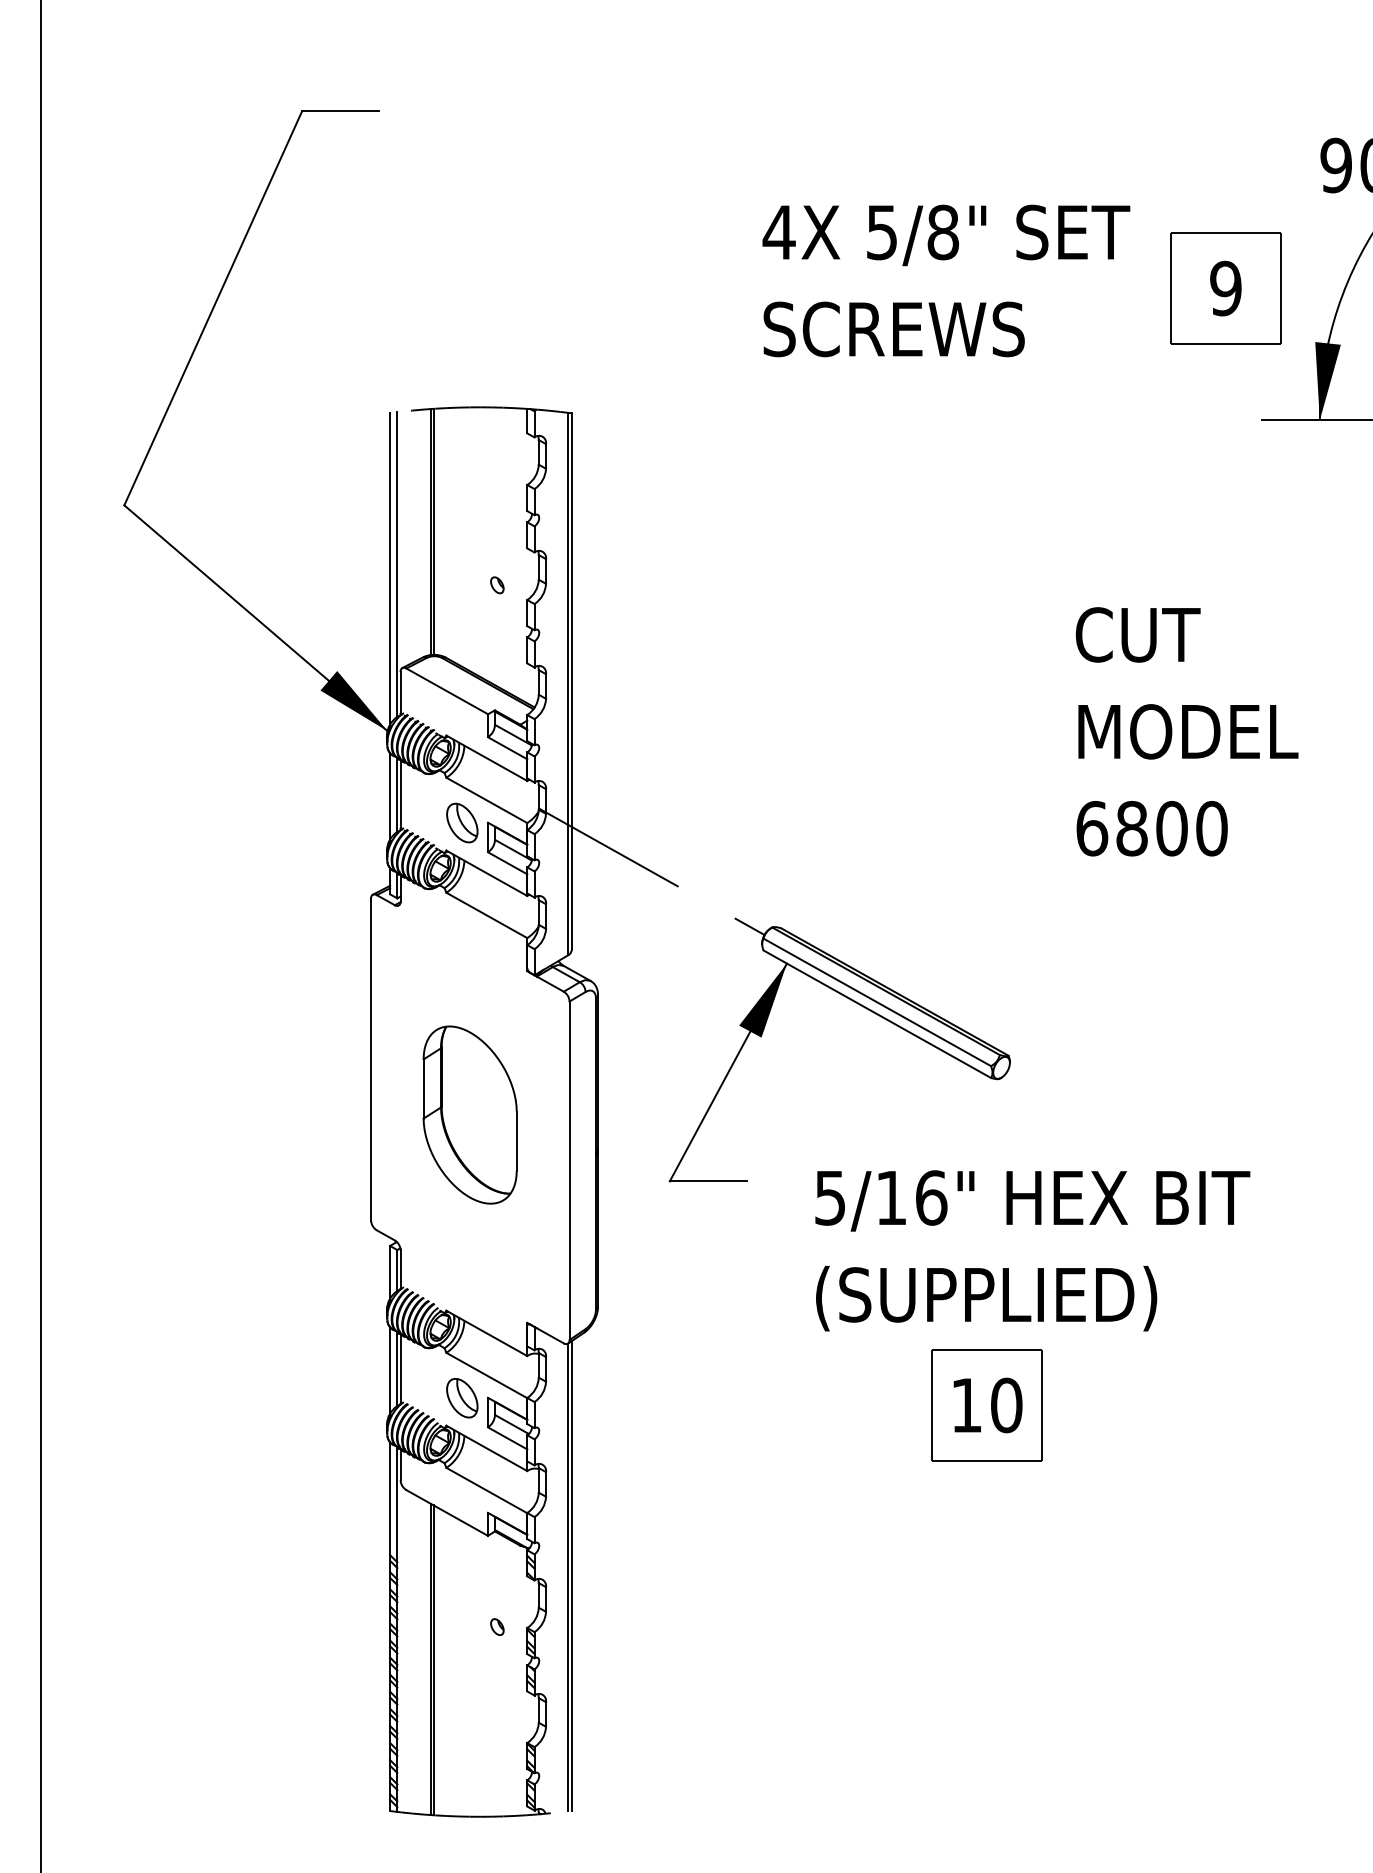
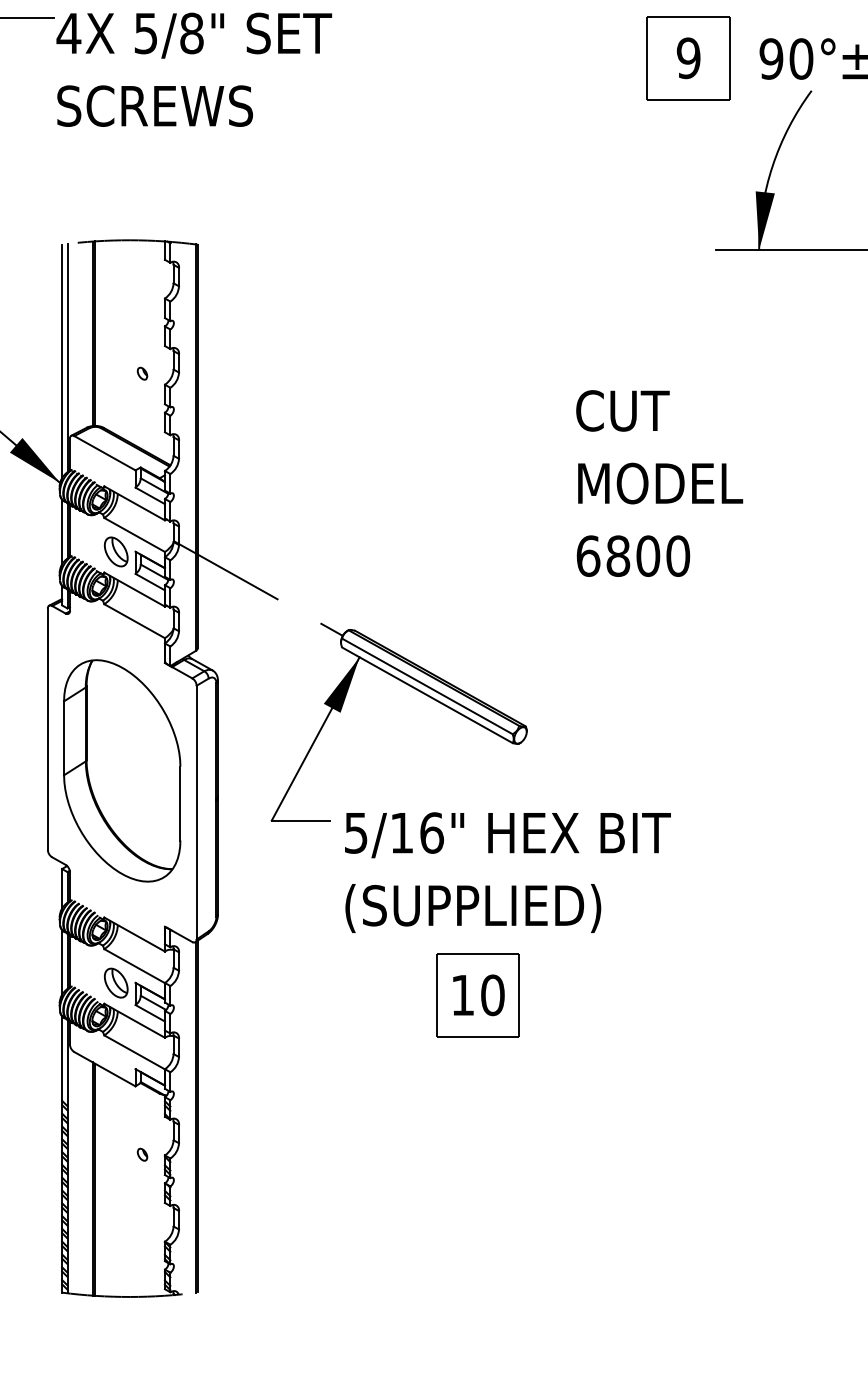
text: (946, 280) -> (194, 69), moved
part: (1225, 288) -> (688, 58), moved
part: (469, 1114) -> (121, 770), size x1.67
text: (1032, 1250) -> (507, 872), moved
part: (986, 1405) -> (477, 995), moved

